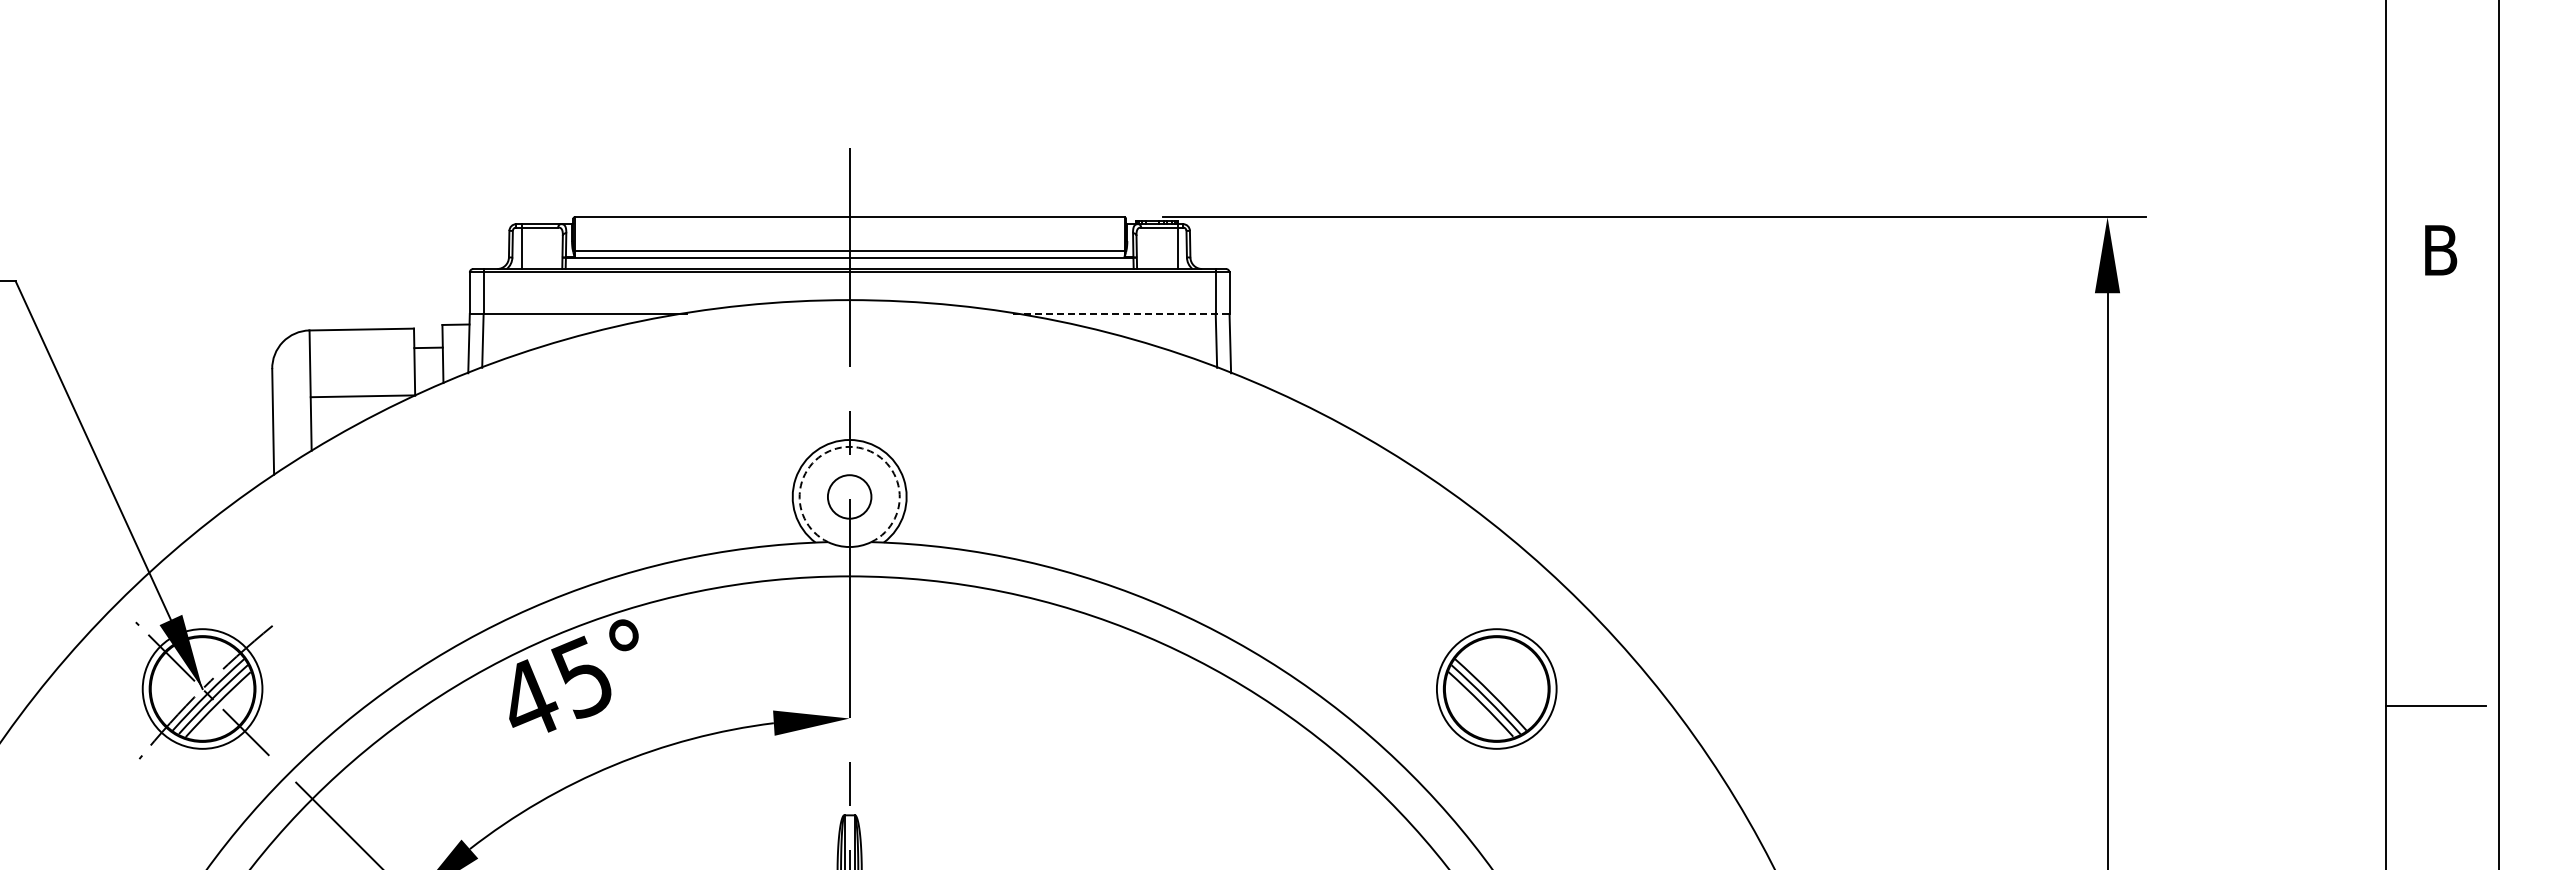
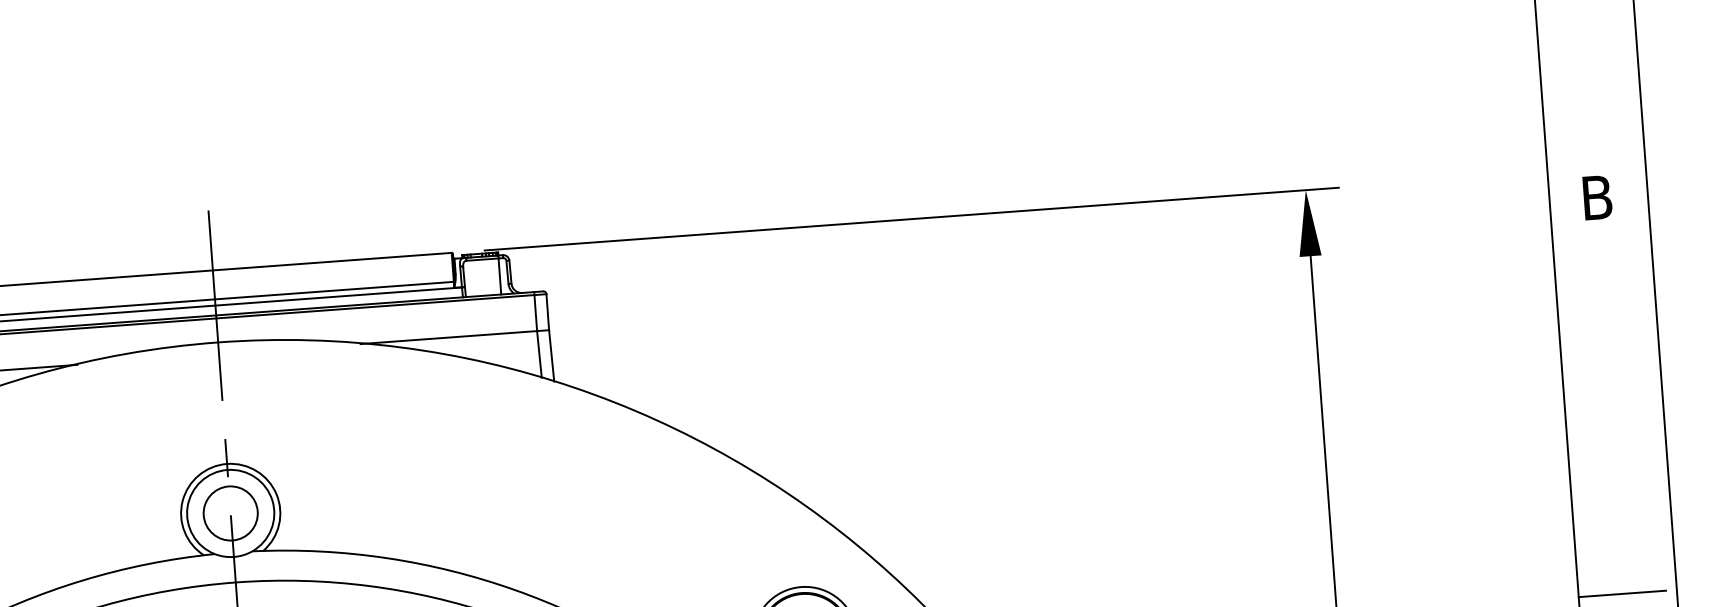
line: (1121, 313) -> (455, 336), dashed -> solid
arc: (849, 446) -> (227, 469), dashed -> solid
circle: (849, 496) -> (230, 513), size x1.43

